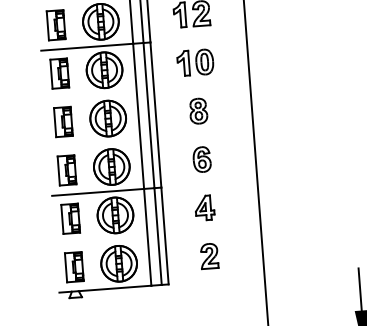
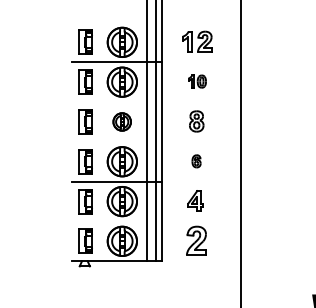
part: (195, 62) -> (197, 81), size x0.6
part: (107, 118) -> (121, 121), size x0.6
part: (201, 159) -> (196, 161), size x0.6
part: (209, 255) -> (196, 240), size x1.4

